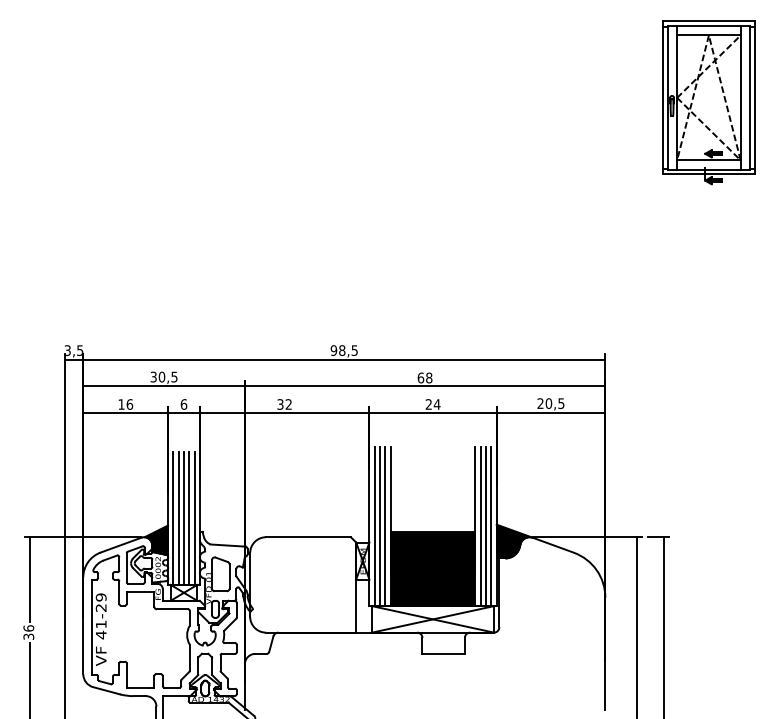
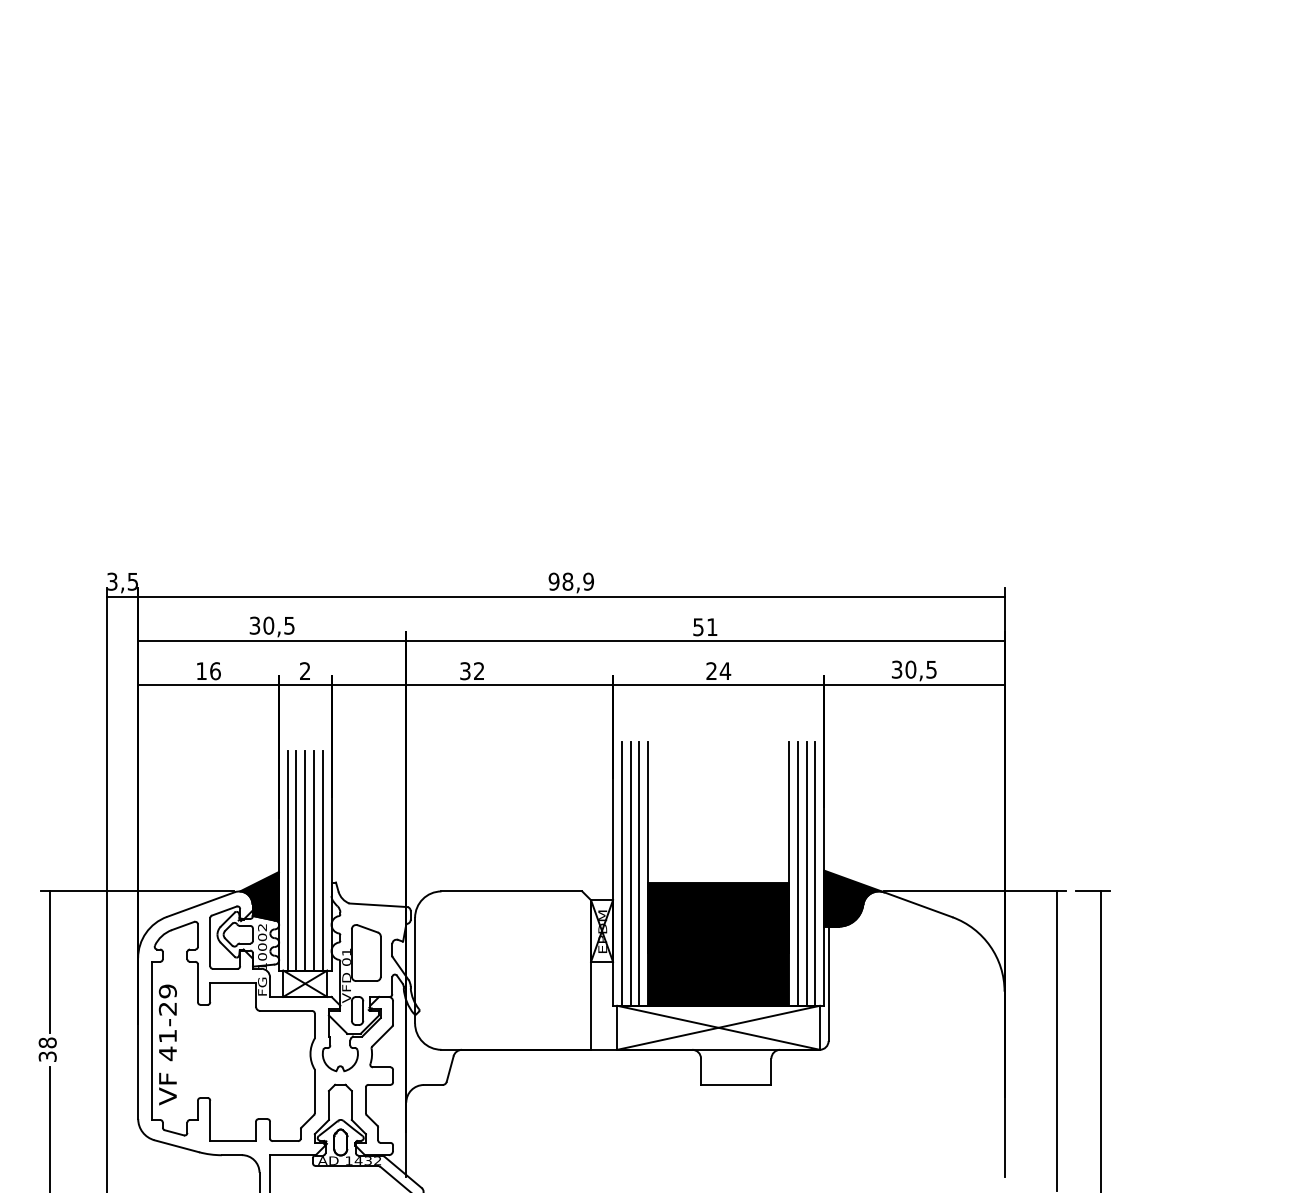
part: (708, 102) -> (1175, 169), removed
text: (354, 350) -> (588, 581), 98,5 -> 98,9
text: (424, 377) -> (704, 626), 68 -> 51
text: (540, 403) -> (896, 669), 20,5 -> 30,5
text: (183, 404) -> (304, 671), 6 -> 2
text: (28, 628) -> (47, 1042), 36 -> 38

